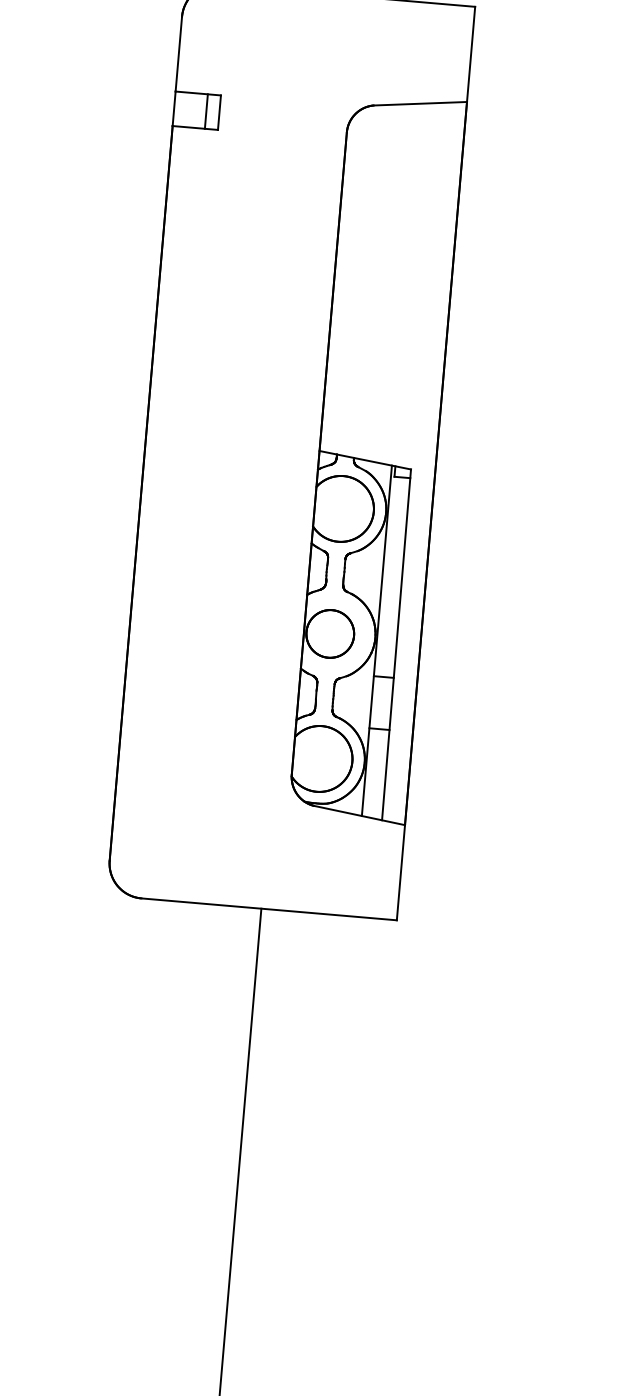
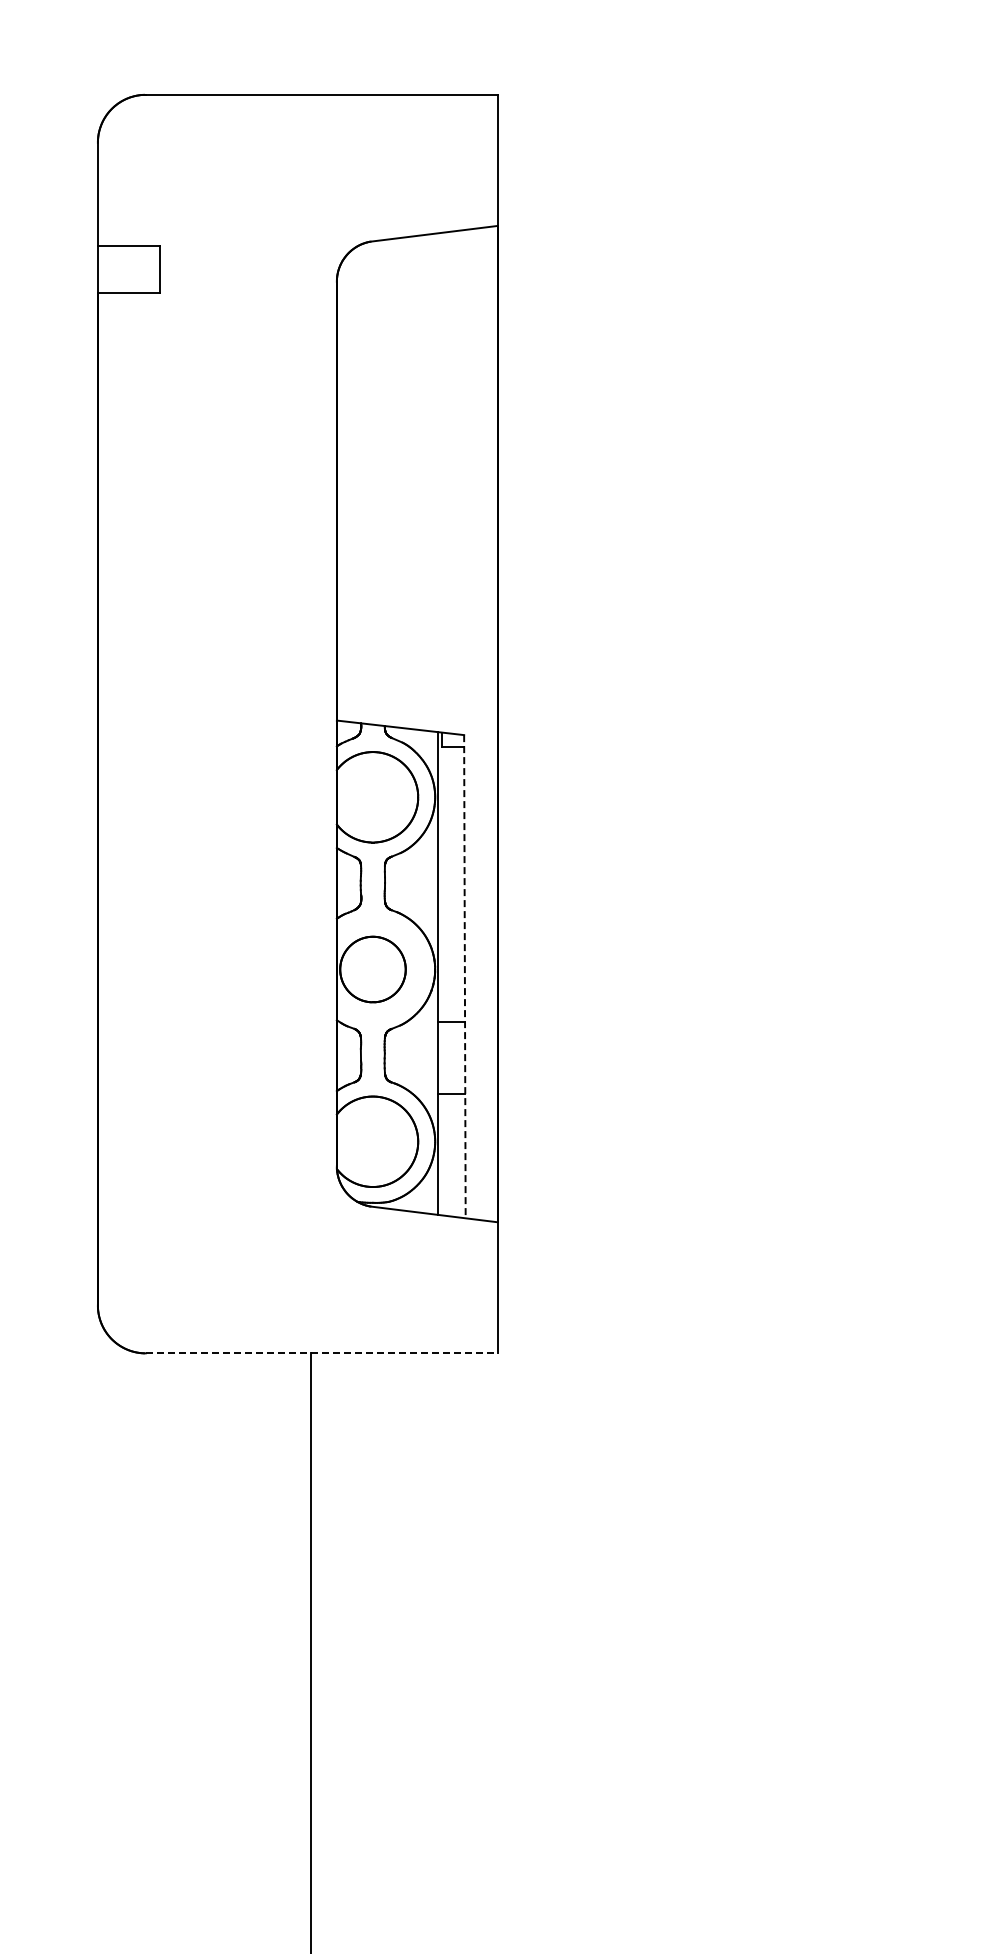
line: (206, 111) -> (142, 269), removed
line: (396, 644) -> (464, 976), solid -> dashed
line: (269, 909) -> (321, 1353), solid -> dashed

